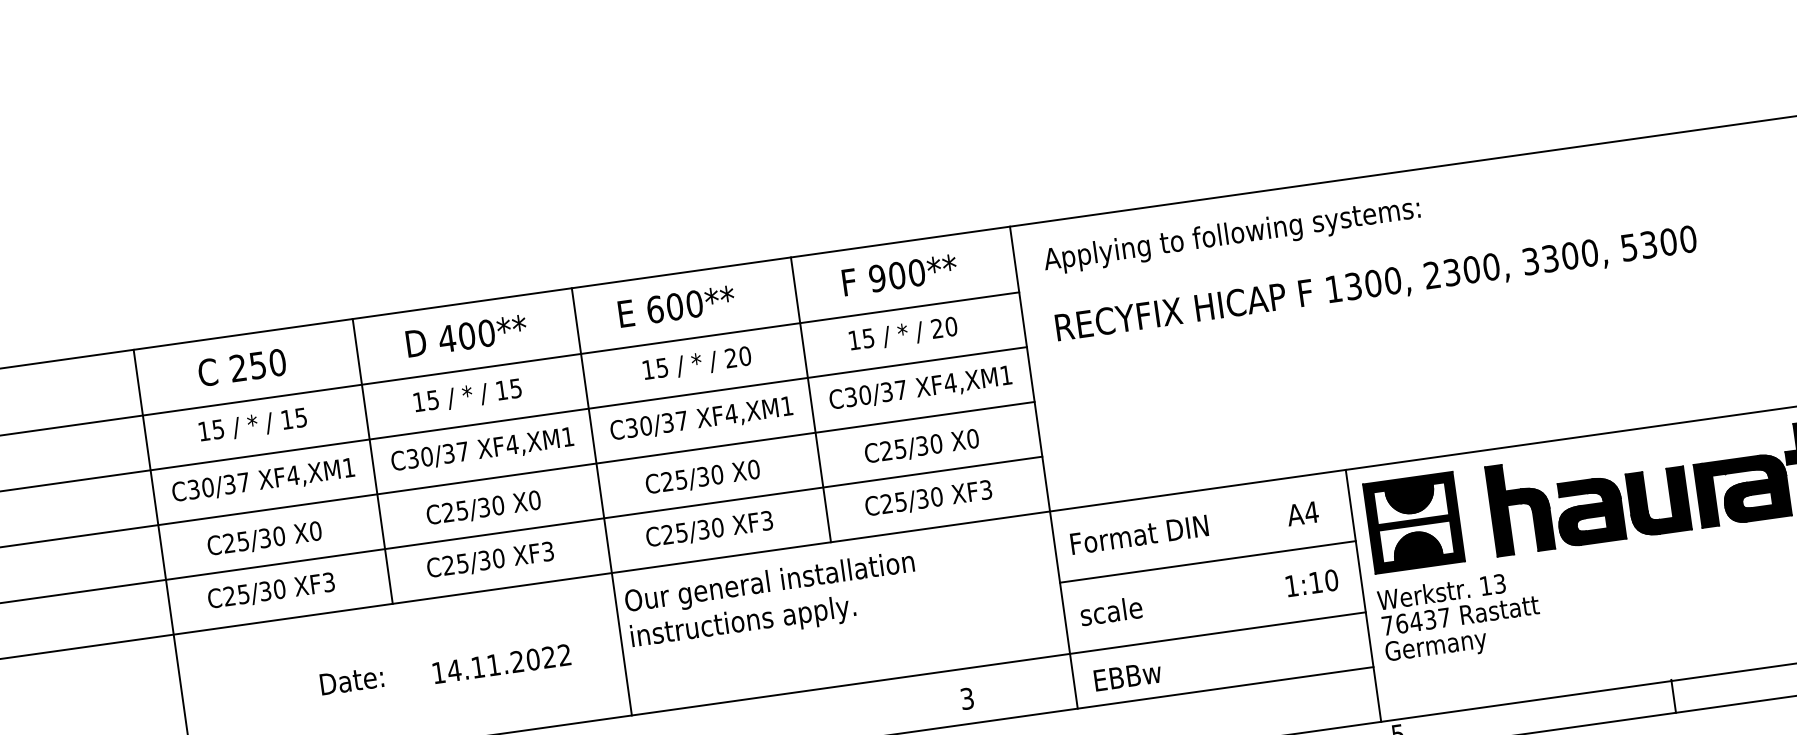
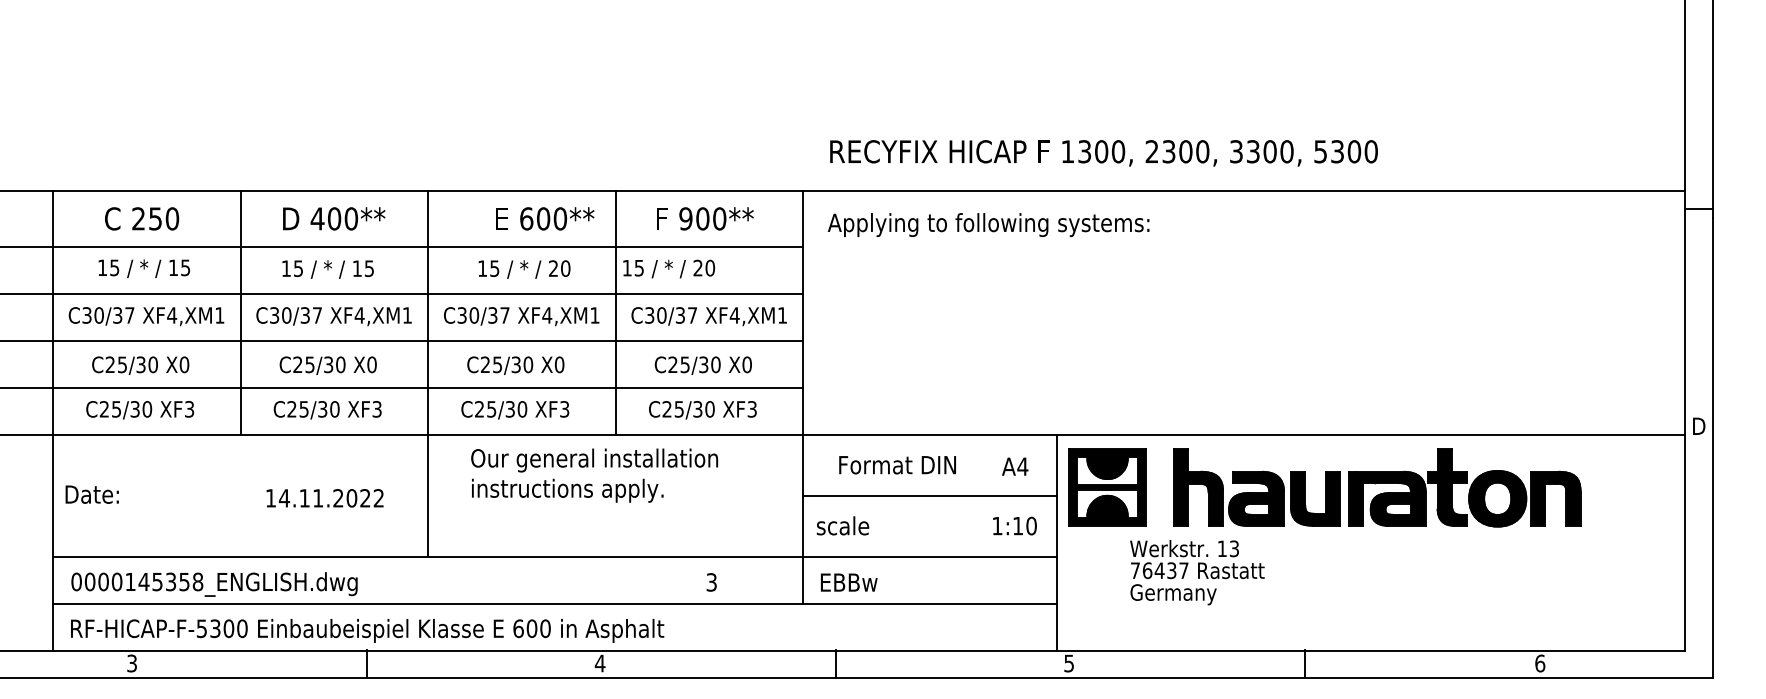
text: (1375, 285) -> (1103, 153), moved
text: (677, 306) -> (545, 218), moved
text: (903, 333) -> (669, 268), moved
text: (1139, 535) -> (897, 465), moved
text: (772, 601) -> (594, 475), moved
text: (1460, 617) -> (1197, 572), moved
text: (351, 680) -> (91, 494), moved

